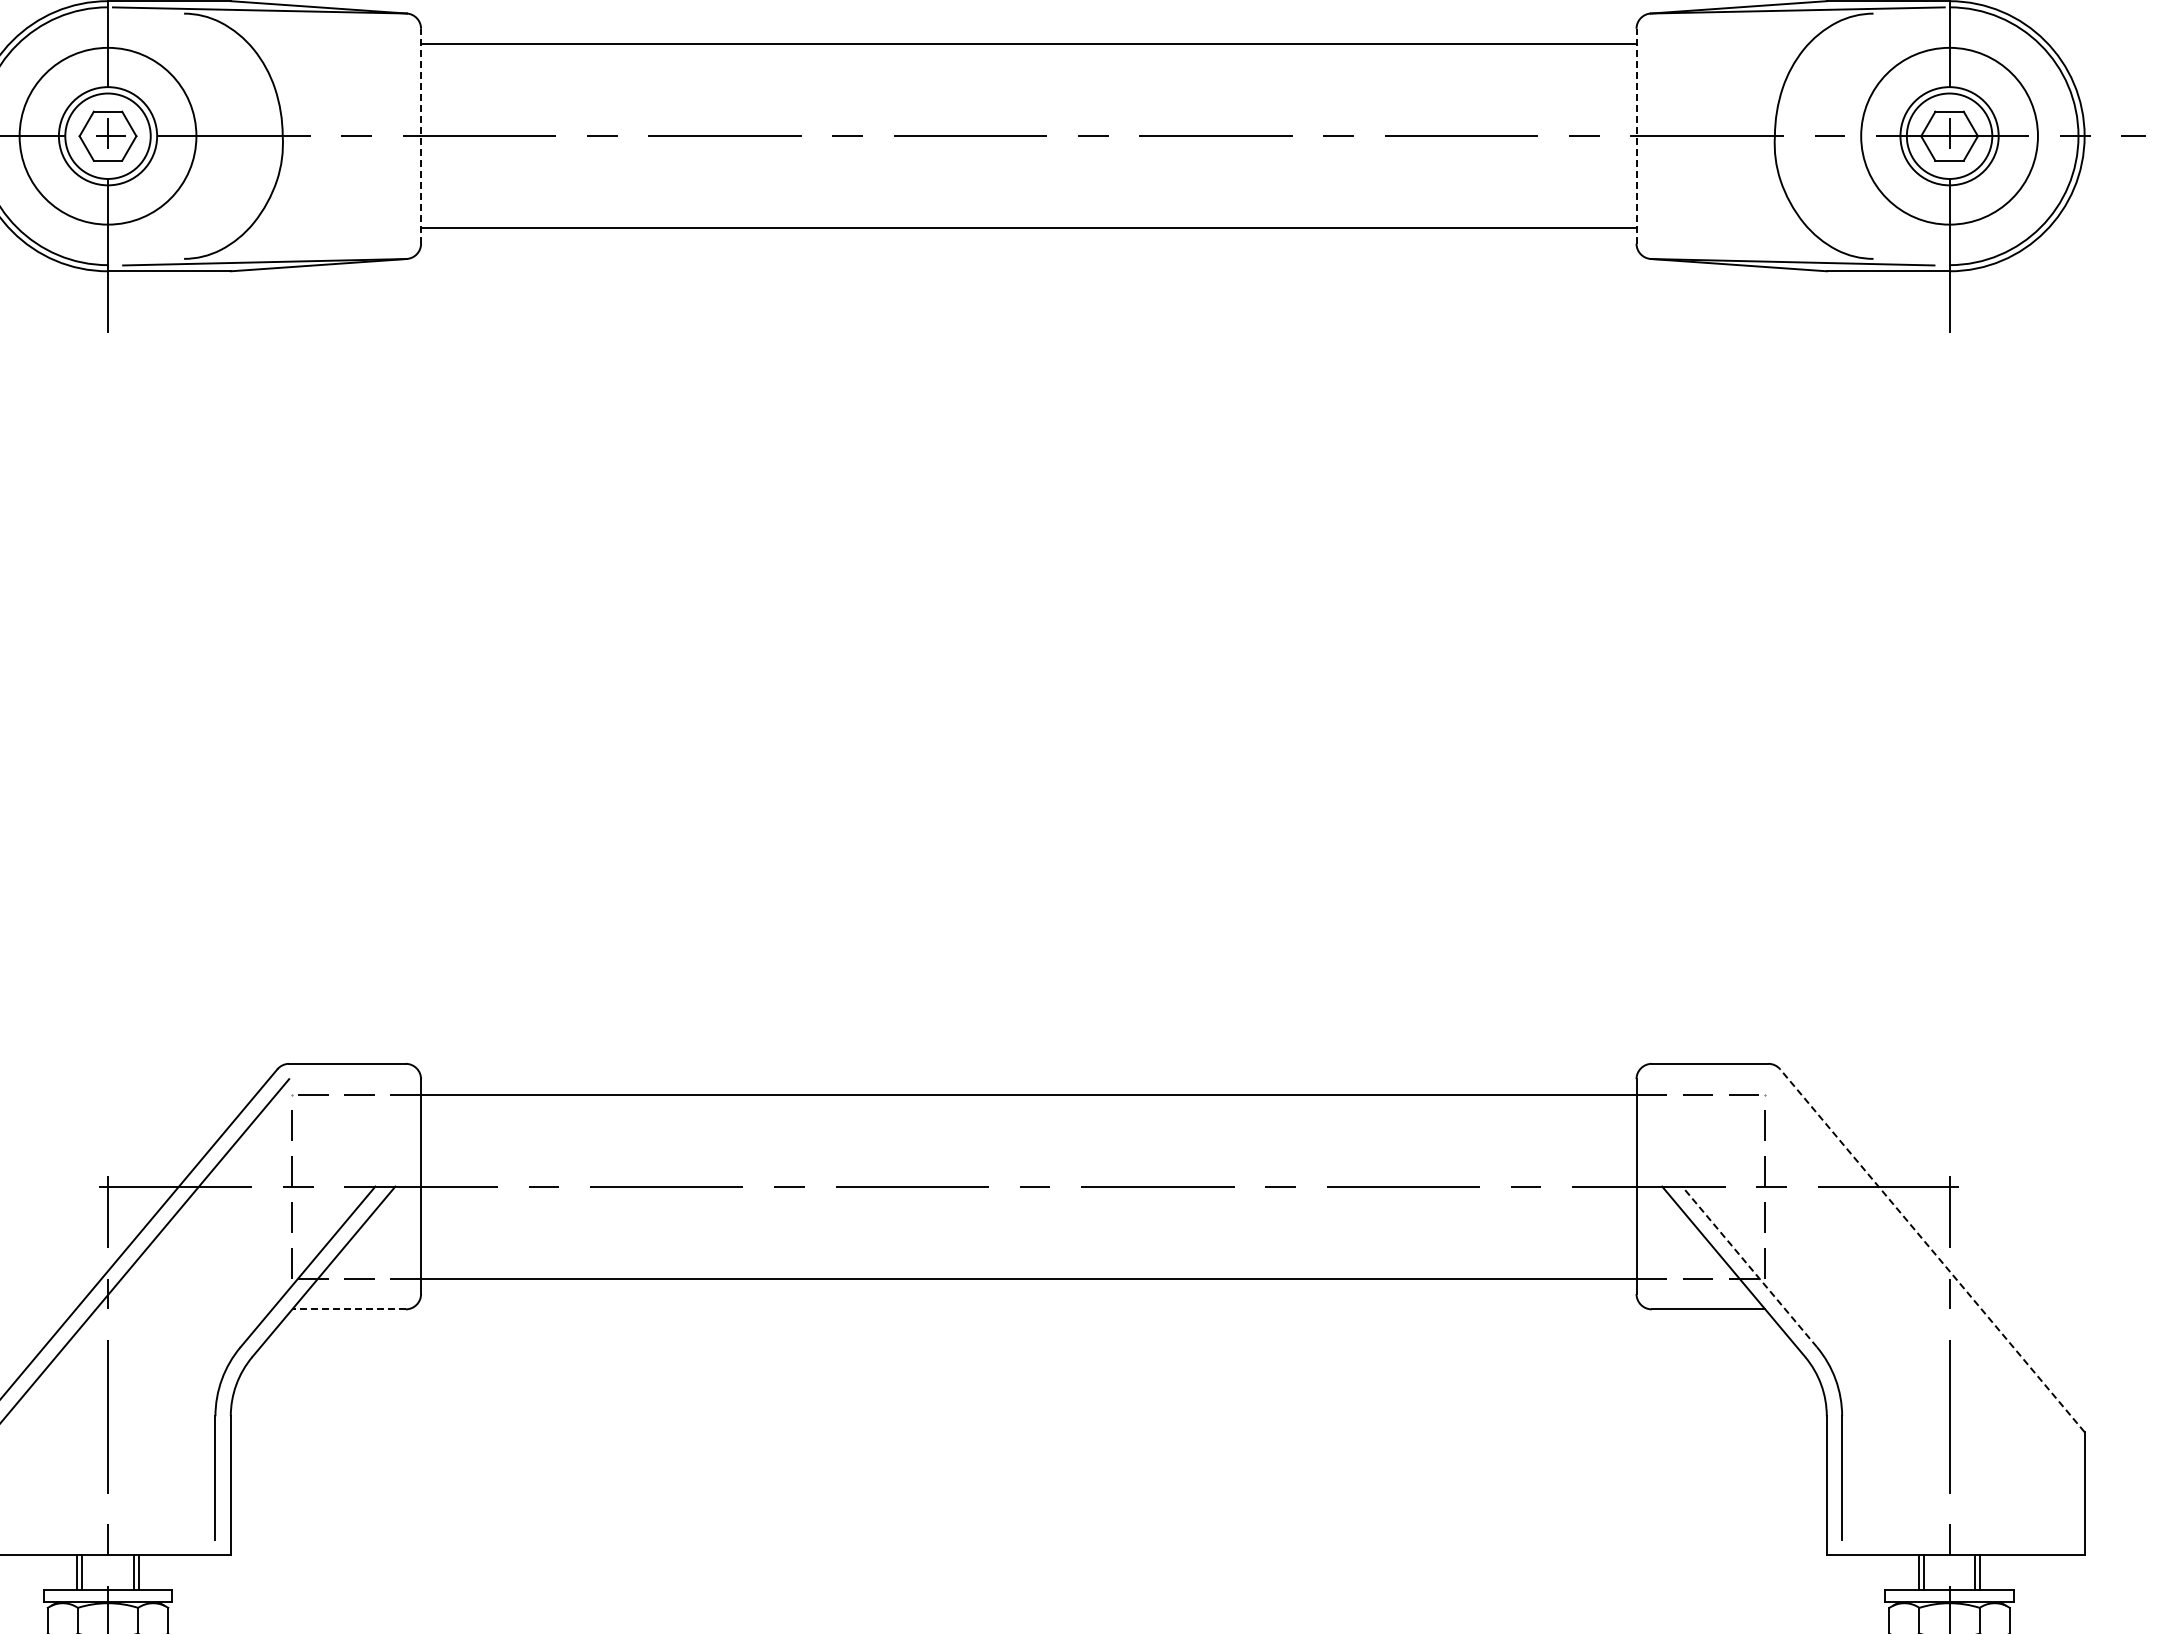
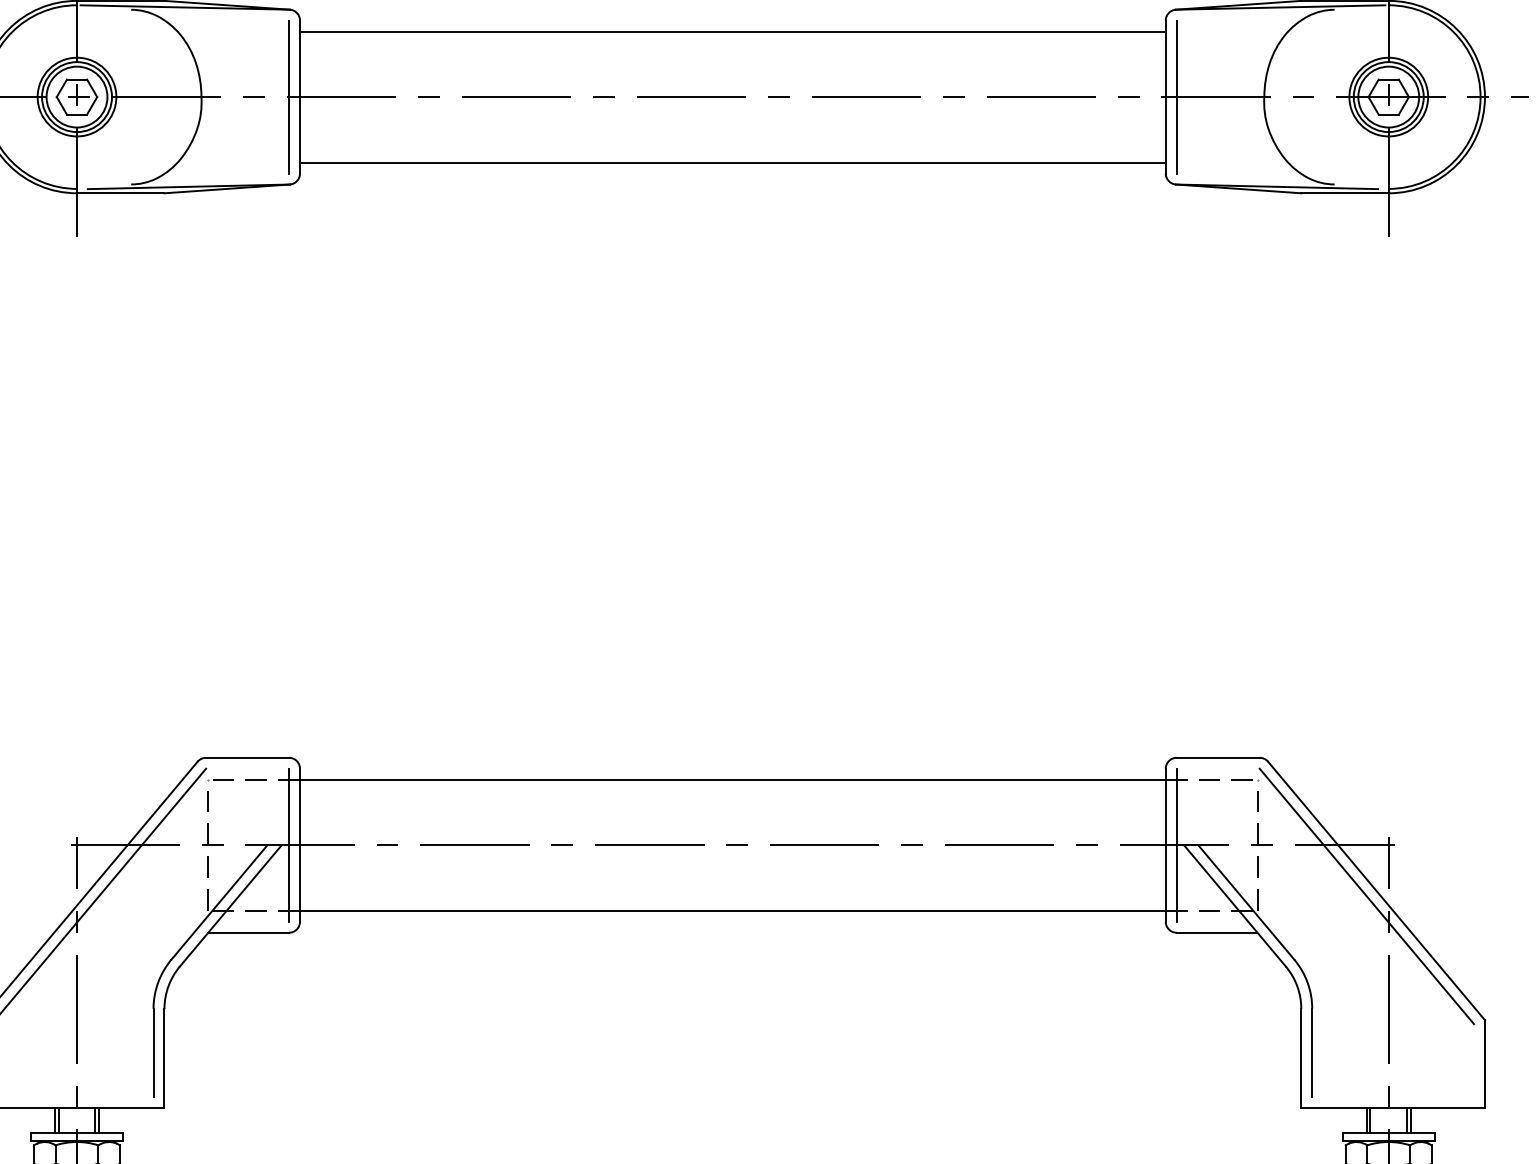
line: (405, 135) -> (288, 96), added
line: (421, 135) -> (300, 96), dashed -> solid
line: (1636, 135) -> (1165, 96), dashed -> solid
line: (1651, 135) -> (1176, 96), added
circle: (107, 136) -> (76, 97), size x0.62
circle: (1949, 136) -> (1388, 97), size x0.62
line: (405, 1186) -> (288, 845), added
line: (1651, 1186) -> (1176, 845), added
line: (1932, 1250) -> (1376, 890), dashed -> solid
line: (1918, 1258) -> (1366, 896), added
line: (1749, 1266) -> (1246, 902), dashed -> solid
line: (349, 1309) -> (249, 932), dashed -> solid

